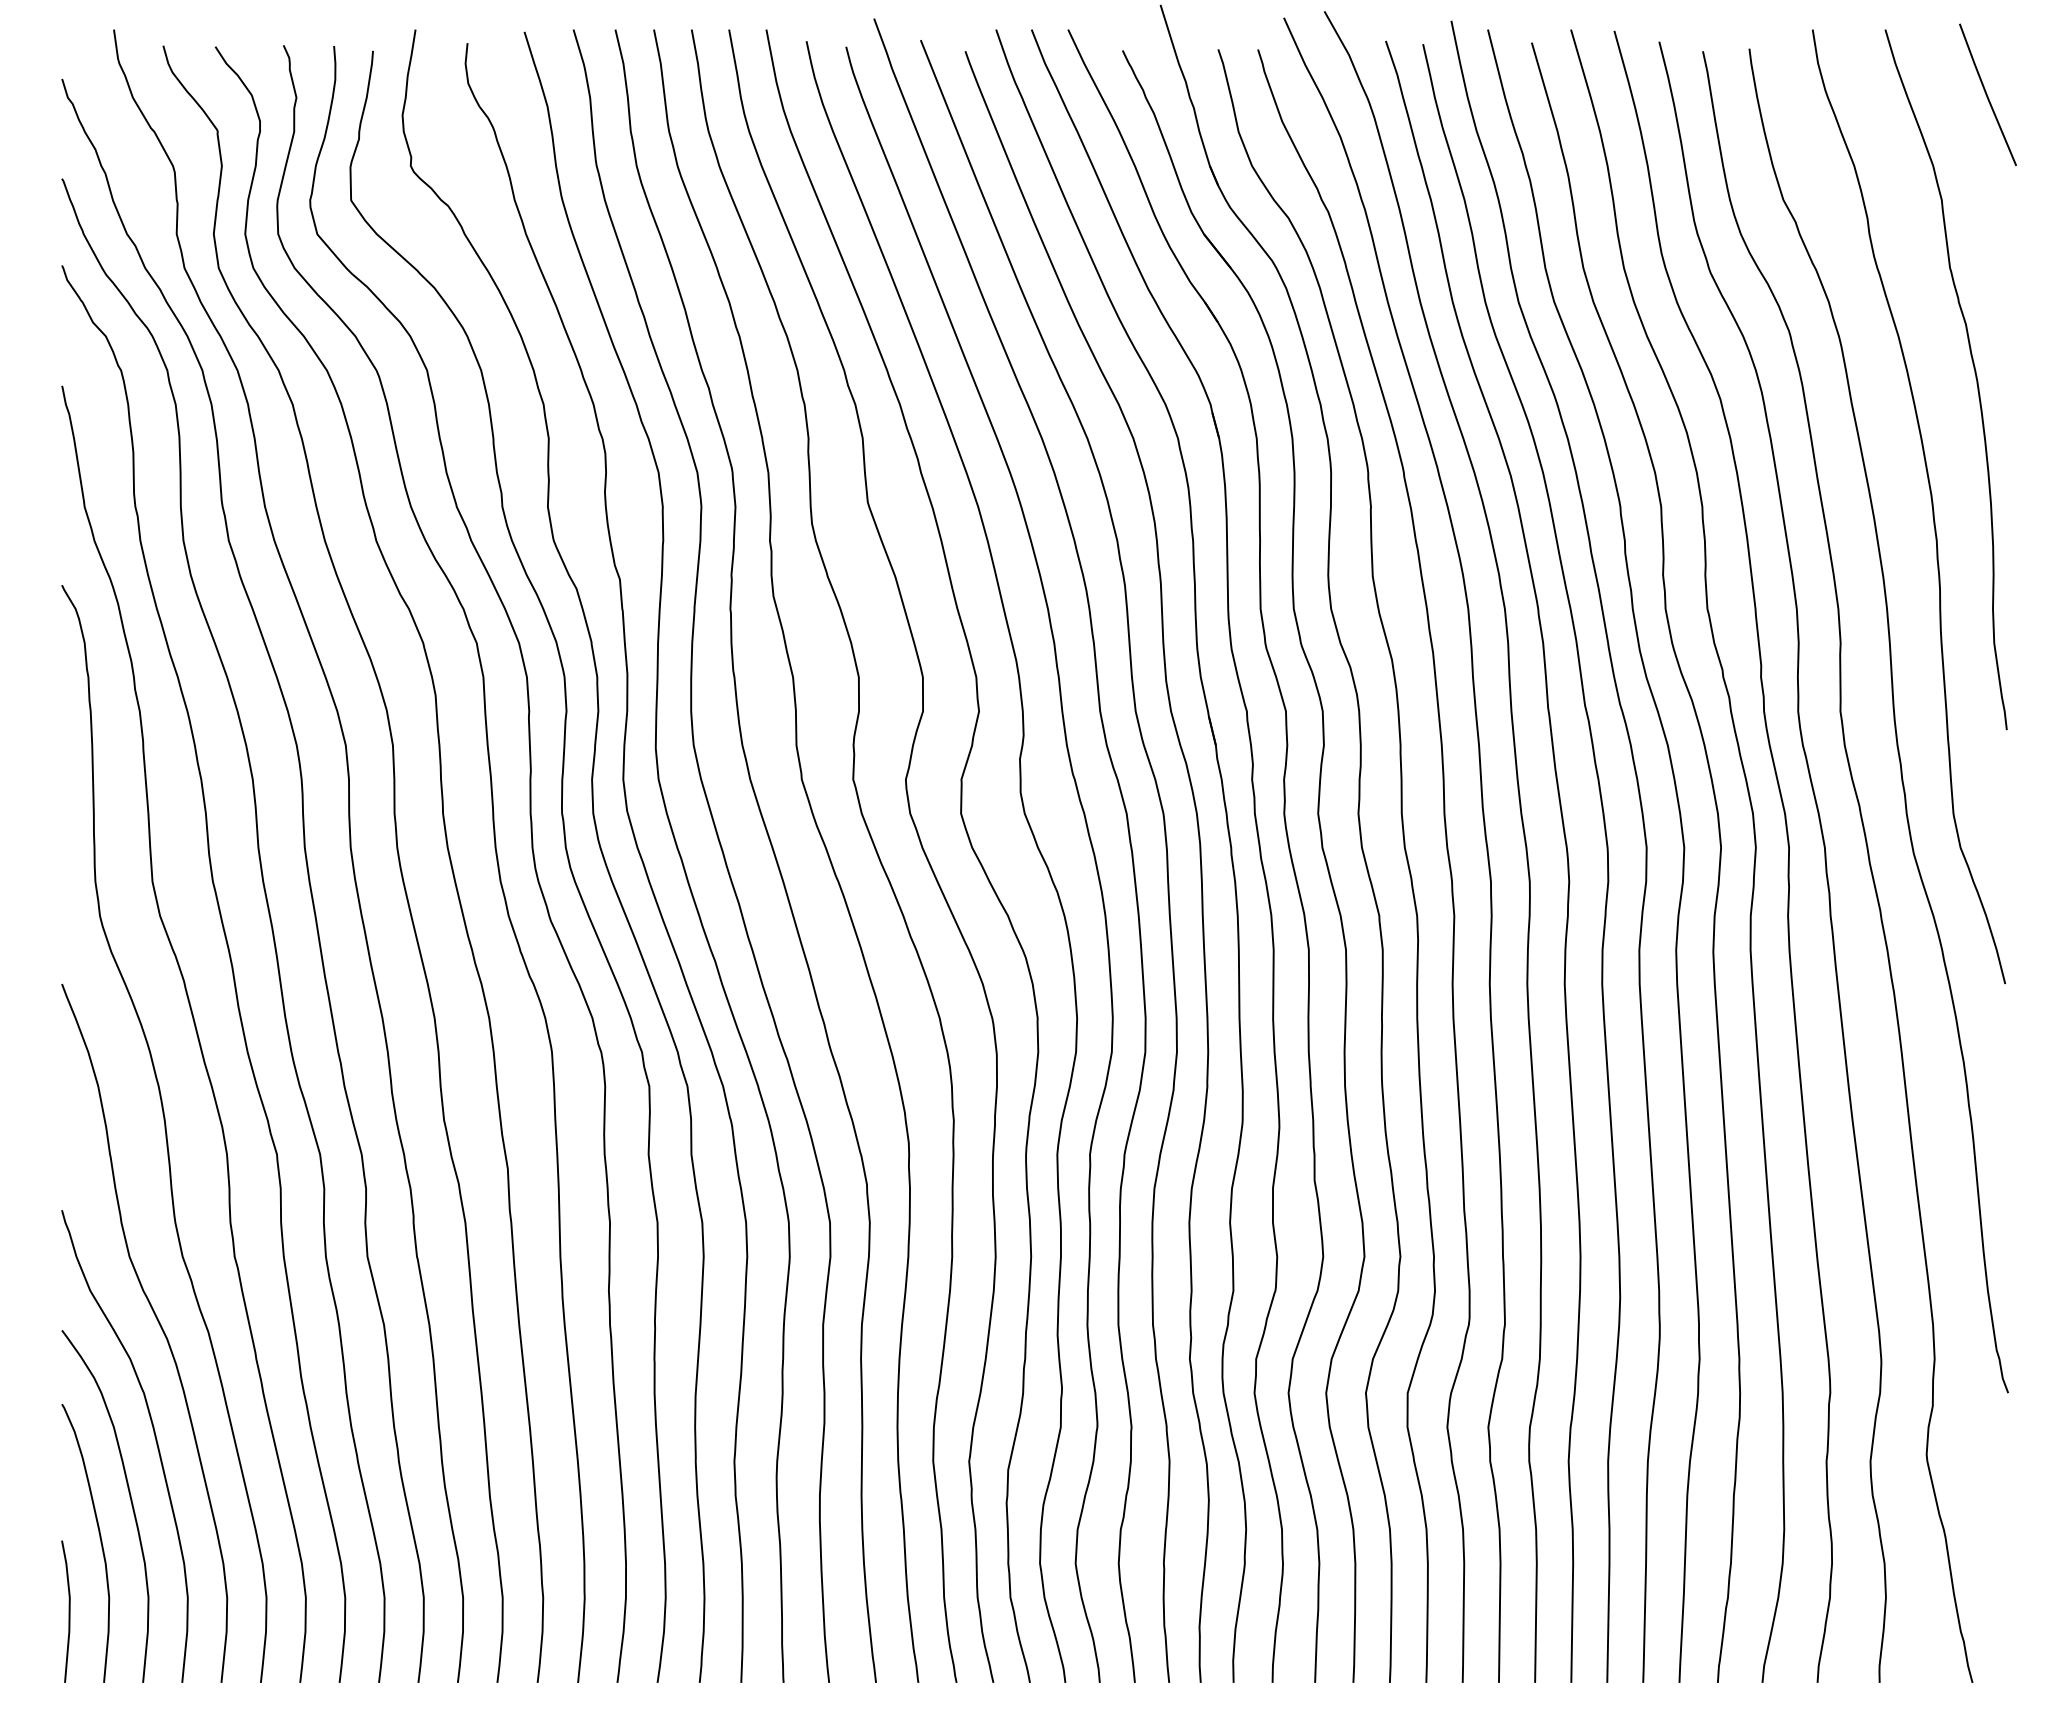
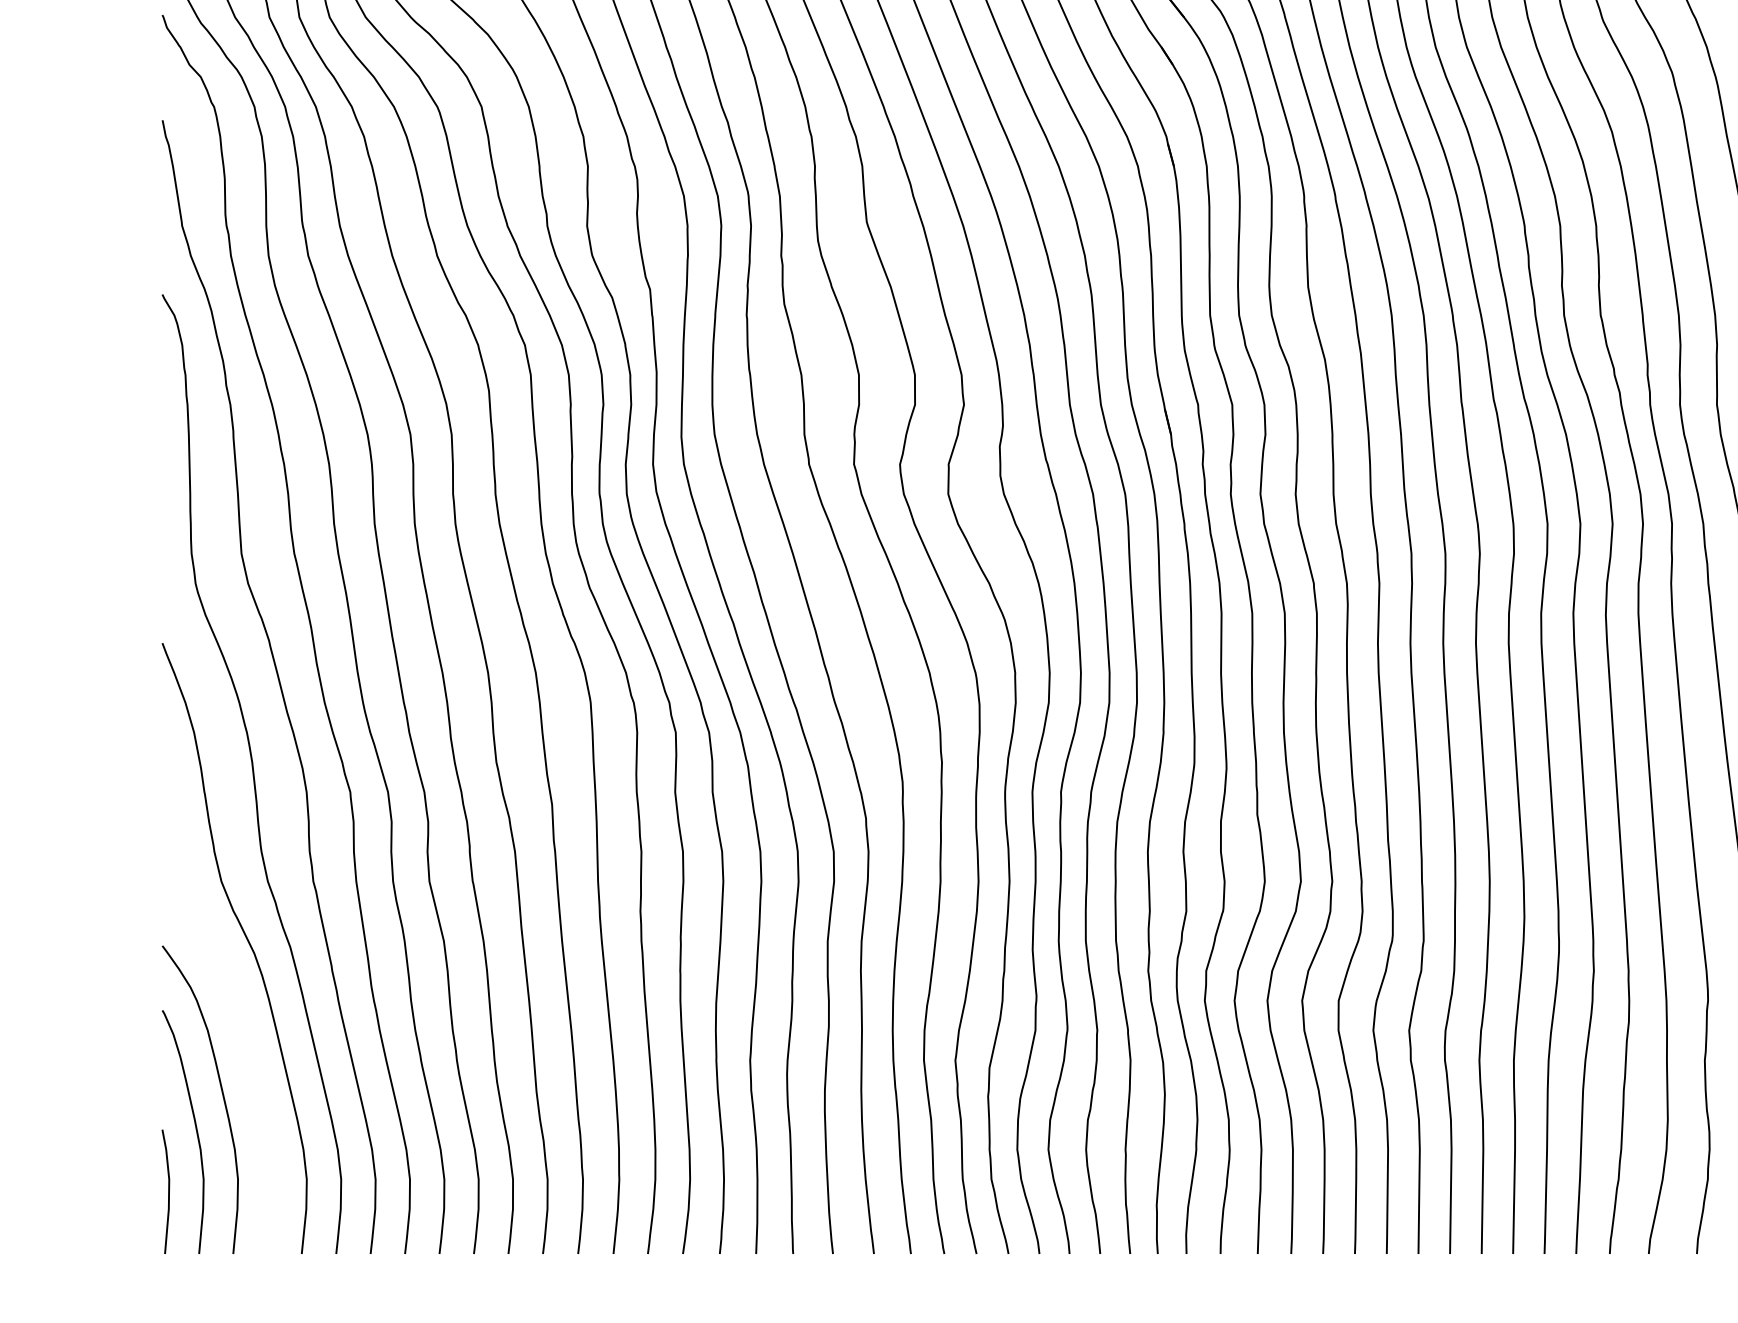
curve: (154, 1437) -> (243, 1039), removed

